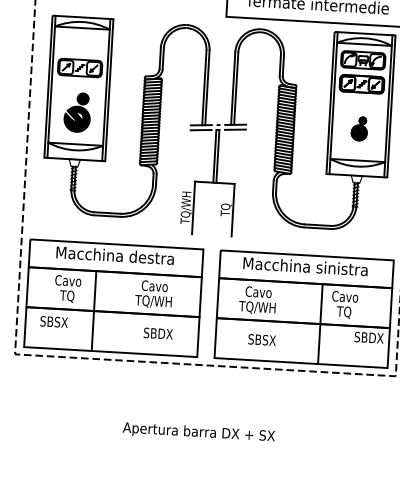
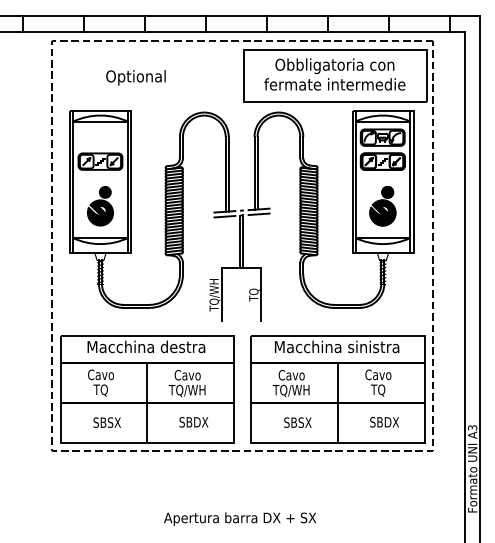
part: (359, 129) -> (382, 206), size x1.67
line: (94, 311) -> (147, 403), moved
text: (53, 321) -> (106, 422), moved
line: (320, 324) -> (338, 403), moved
text: (369, 337) -> (384, 422), moved

